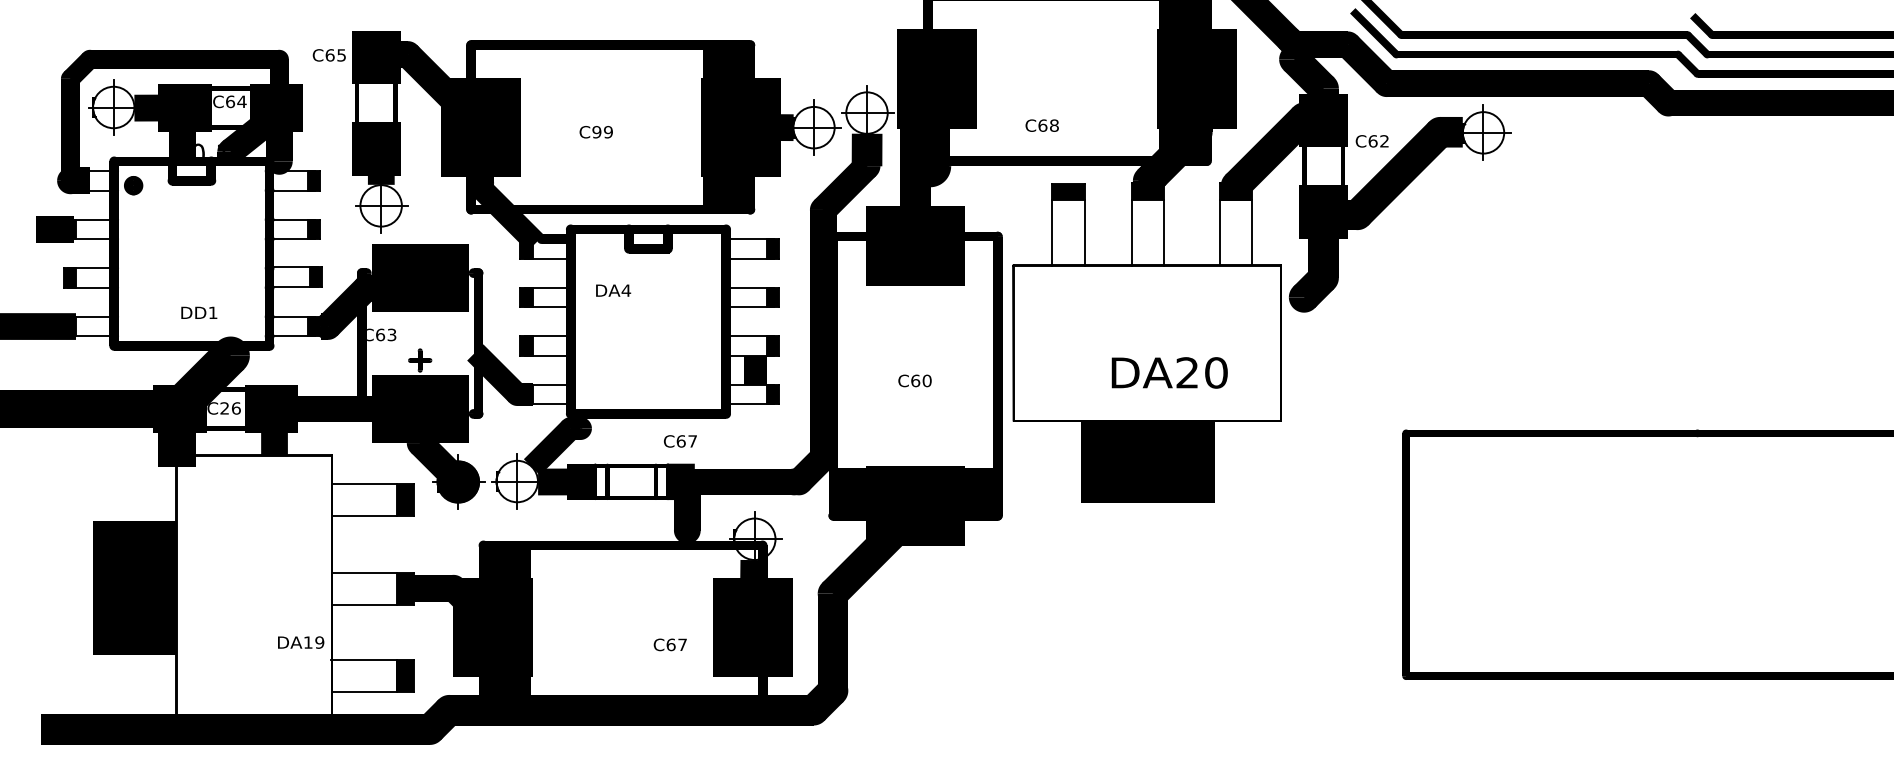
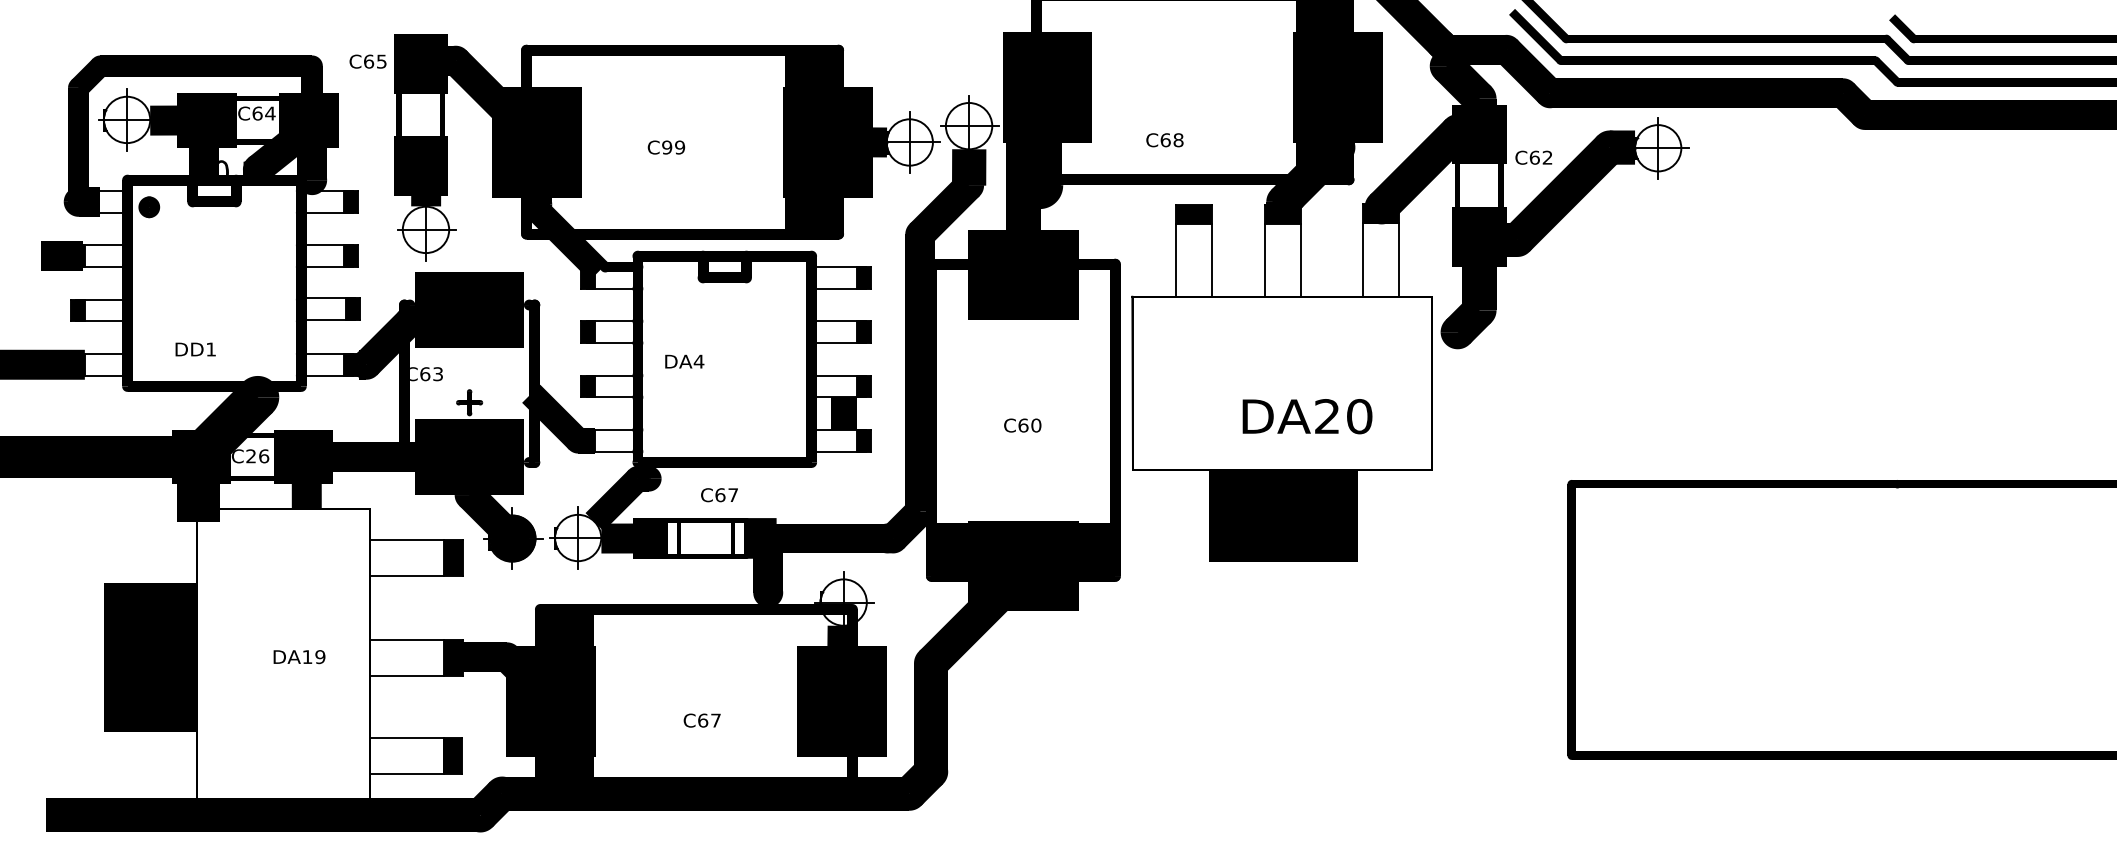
text: (613, 290) -> (684, 361), moved
text: (199, 312) -> (195, 349), moved
text: (680, 441) -> (719, 495), moved
text: (301, 642) -> (299, 657), moved
text: (669, 644) -> (701, 720), moved

